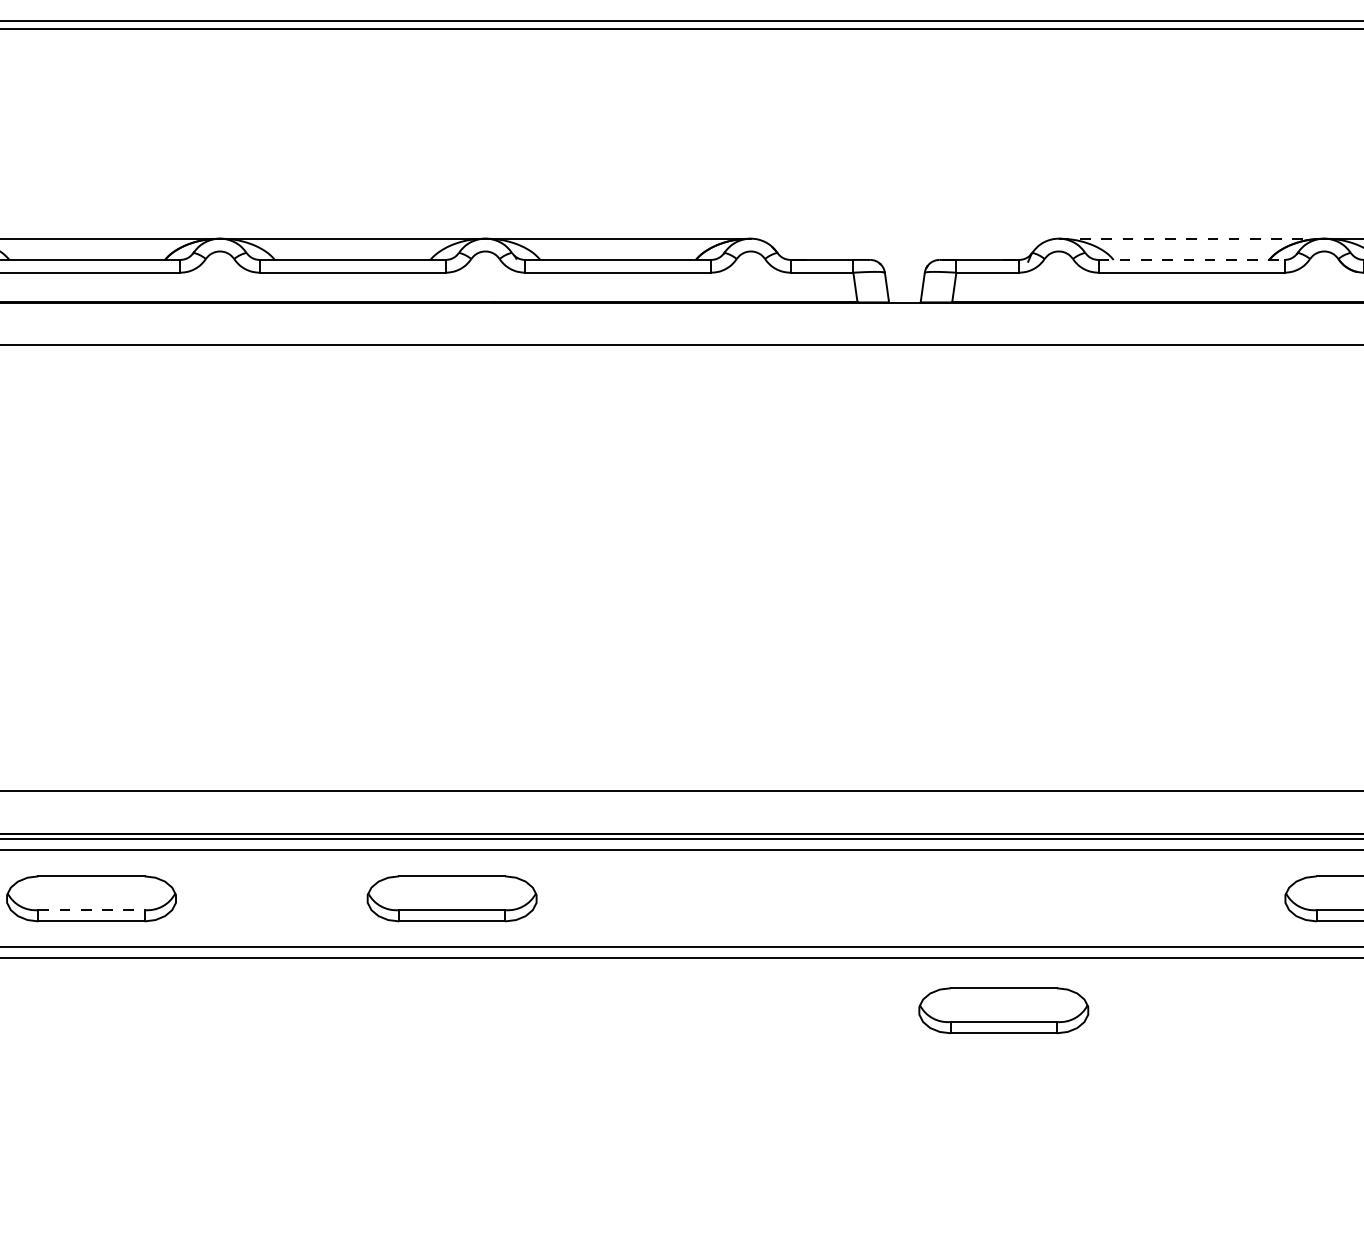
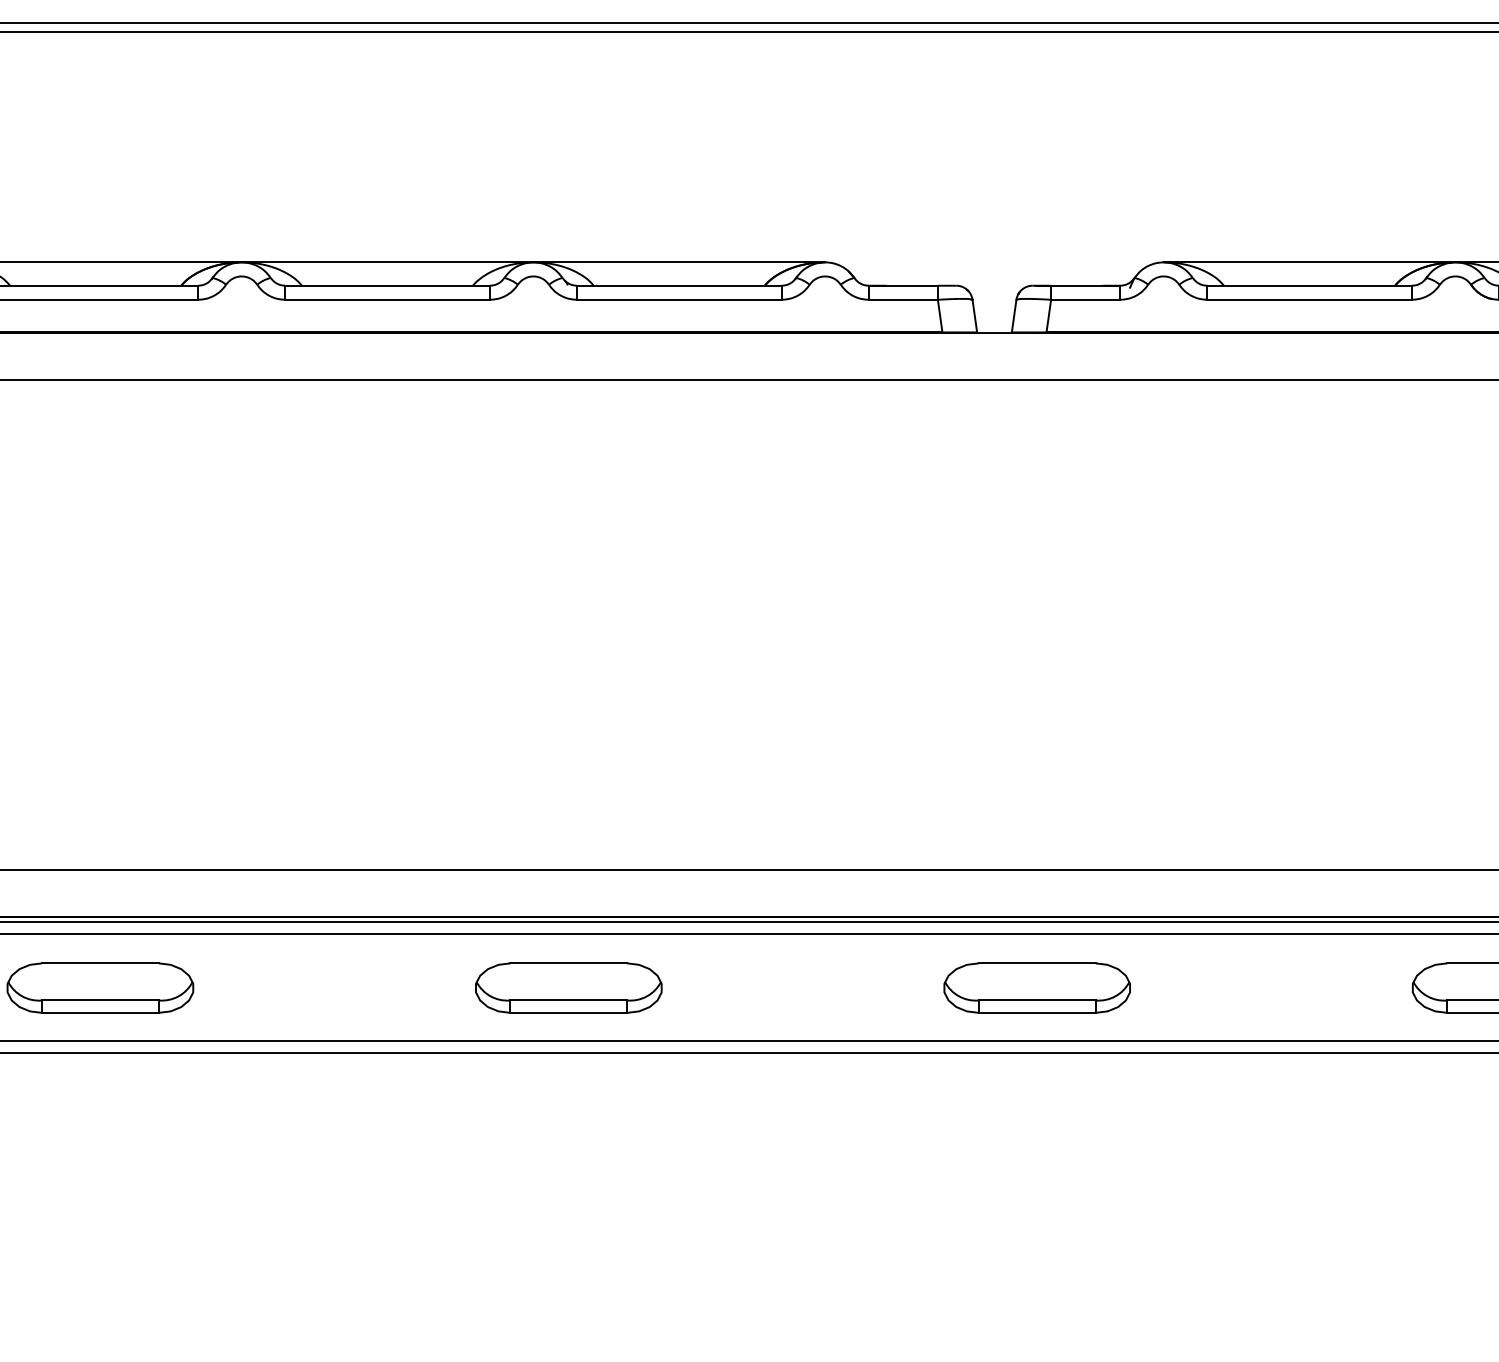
line: (1191, 238) -> (1309, 262), dashed -> solid
line: (1192, 259) -> (1310, 285), dashed -> solid
part: (451, 898) -> (568, 987), moved
line: (91, 910) -> (100, 1000), dashed -> solid
part: (1003, 1010) -> (1036, 987), moved

